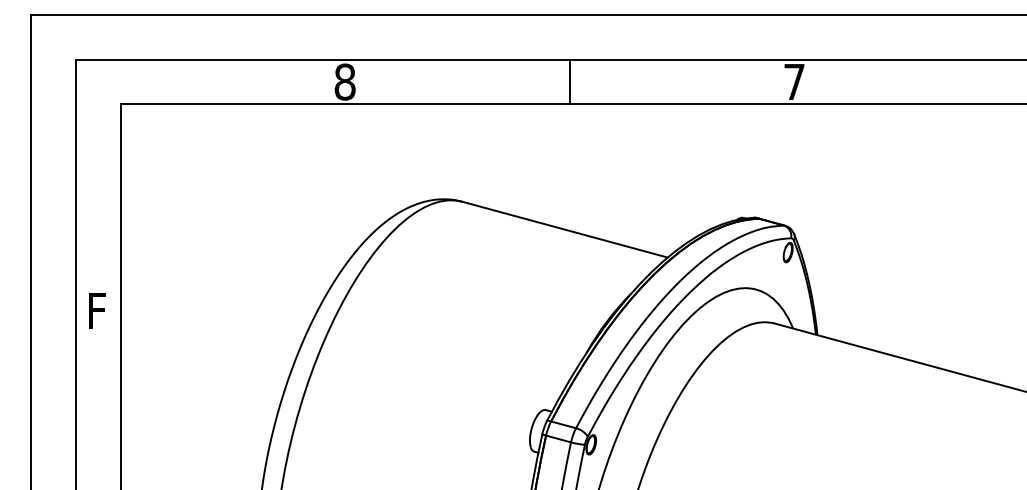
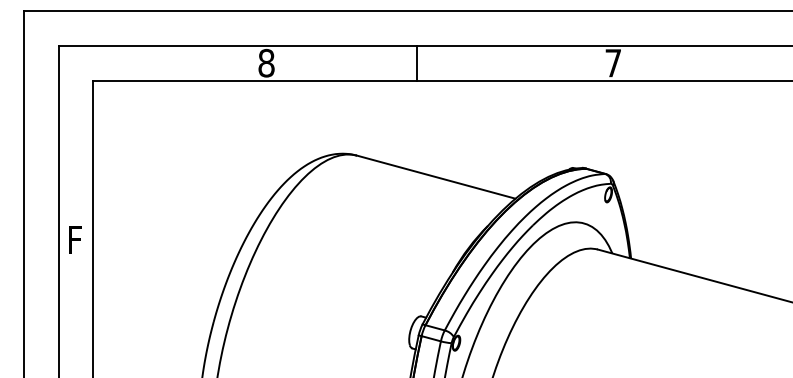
line: (570, 81) -> (417, 62), moved

